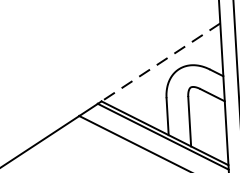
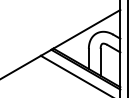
line: (160, 62) -> (86, 29), dashed -> solid

